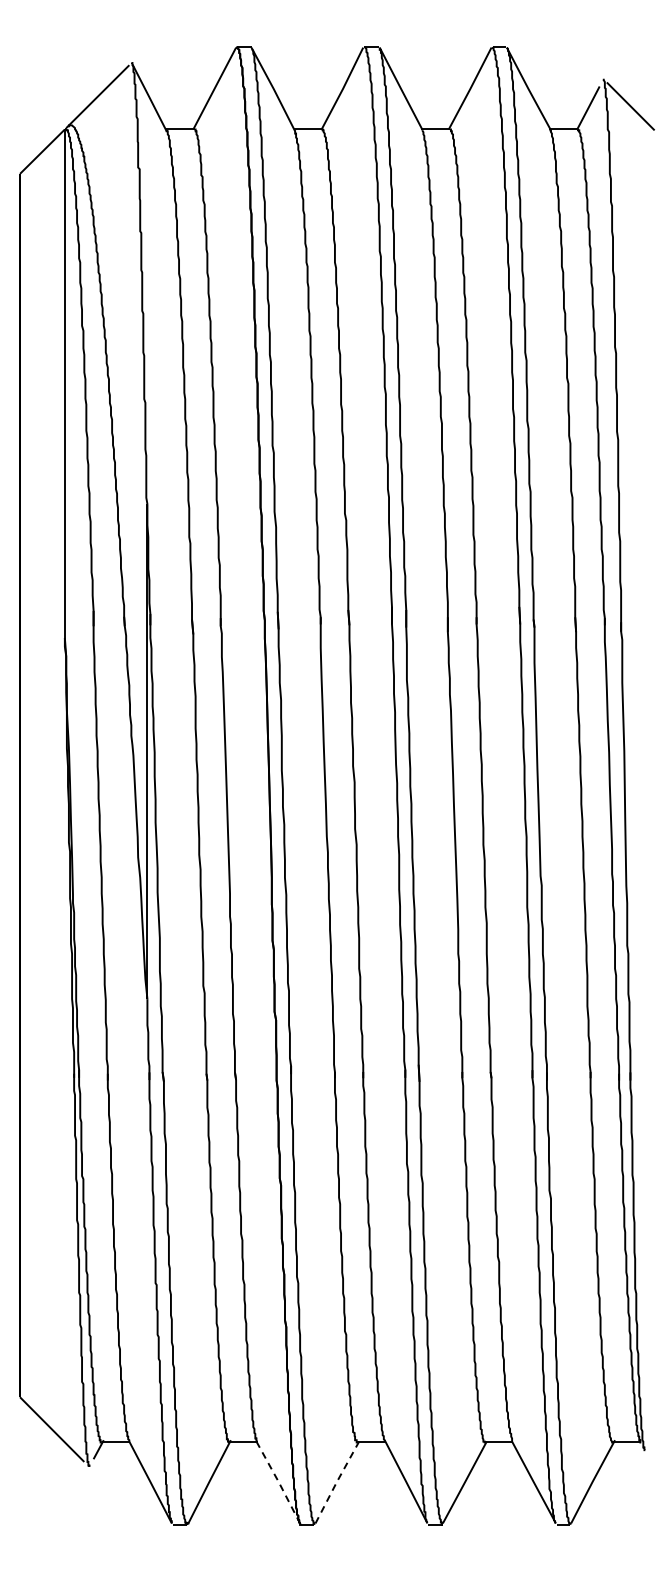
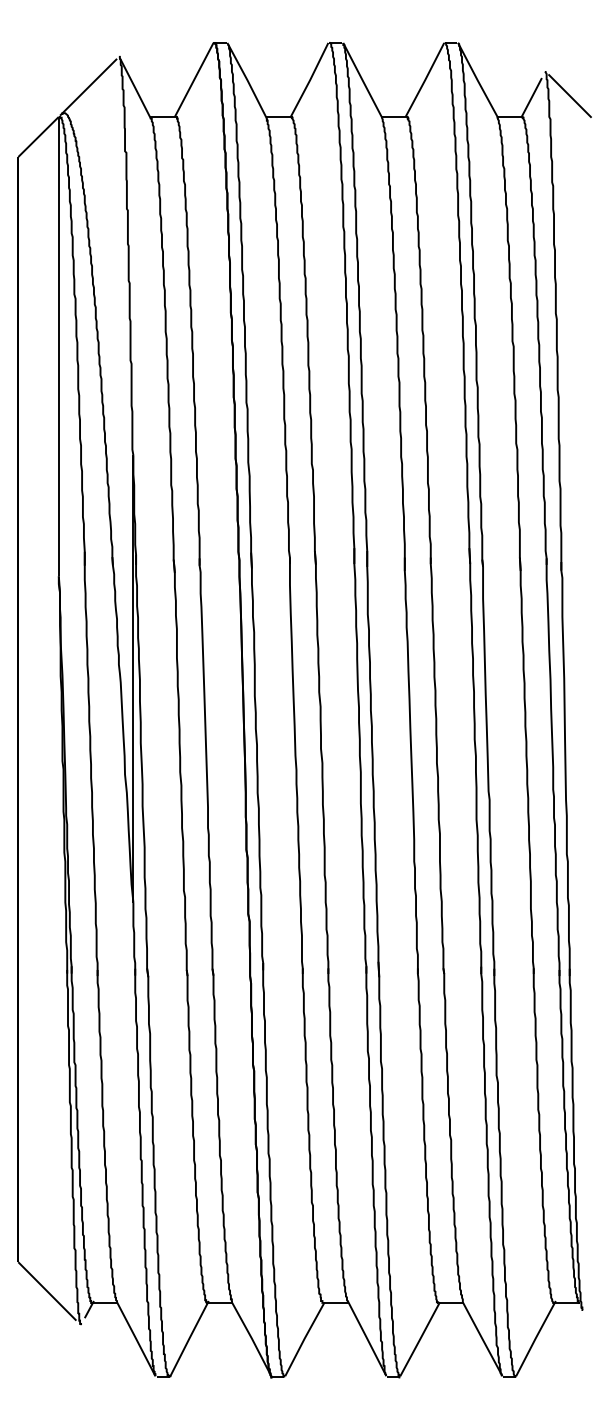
line: (278, 1481) -> (251, 1338), dashed -> solid
line: (337, 1481) -> (305, 1338), dashed -> solid

